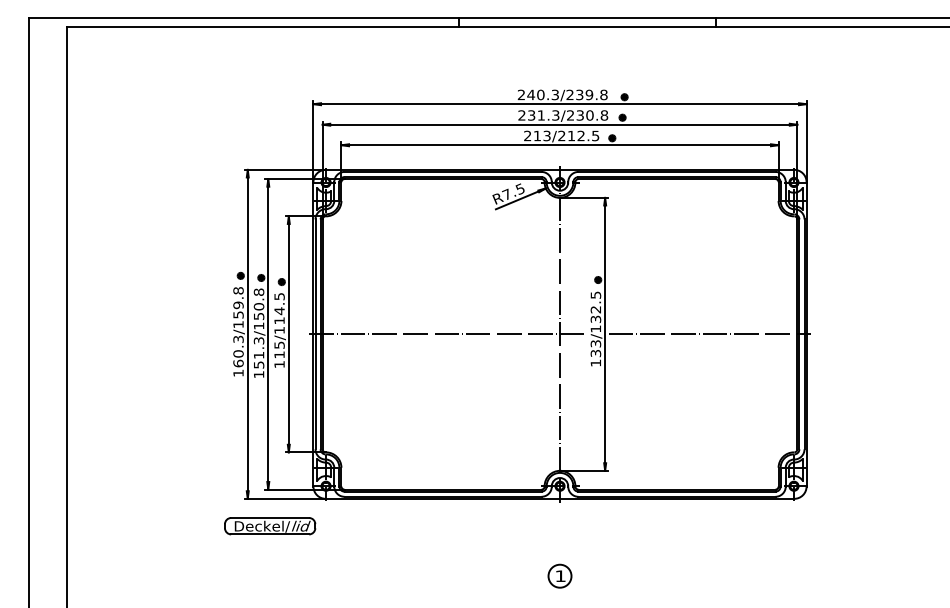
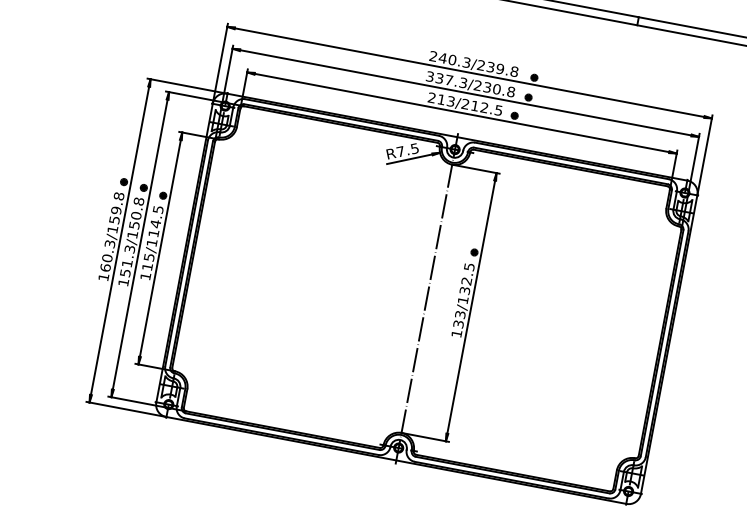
text: (531, 115) -> (439, 78), 231.3/230.8 -> 337.3/230.8
line: (446, 334) -> (315, 277), removed
line: (709, 334) -> (573, 326), removed
part: (270, 526) -> (106, 433), removed

